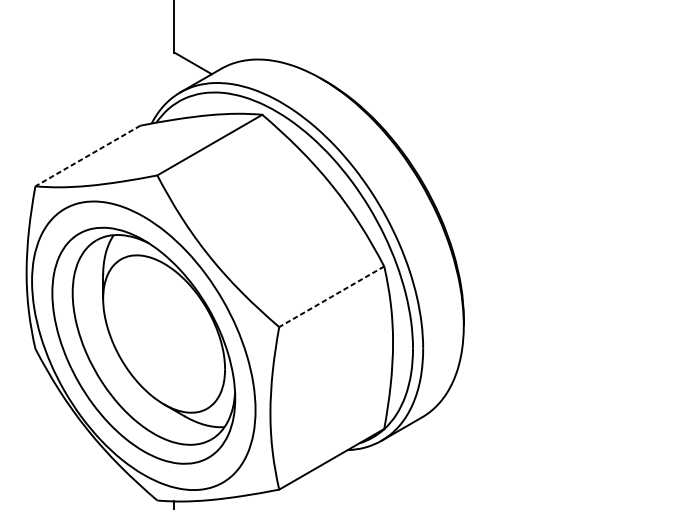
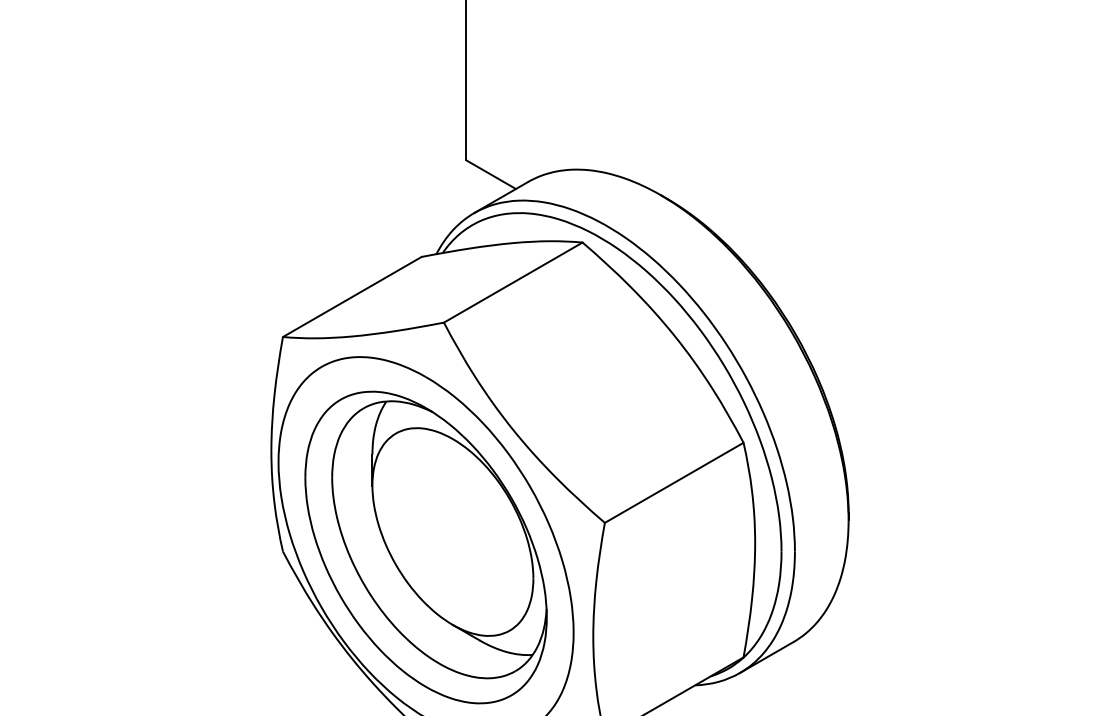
line: (87, 156) -> (351, 297), dashed -> solid
line: (331, 297) -> (673, 483), dashed -> solid

